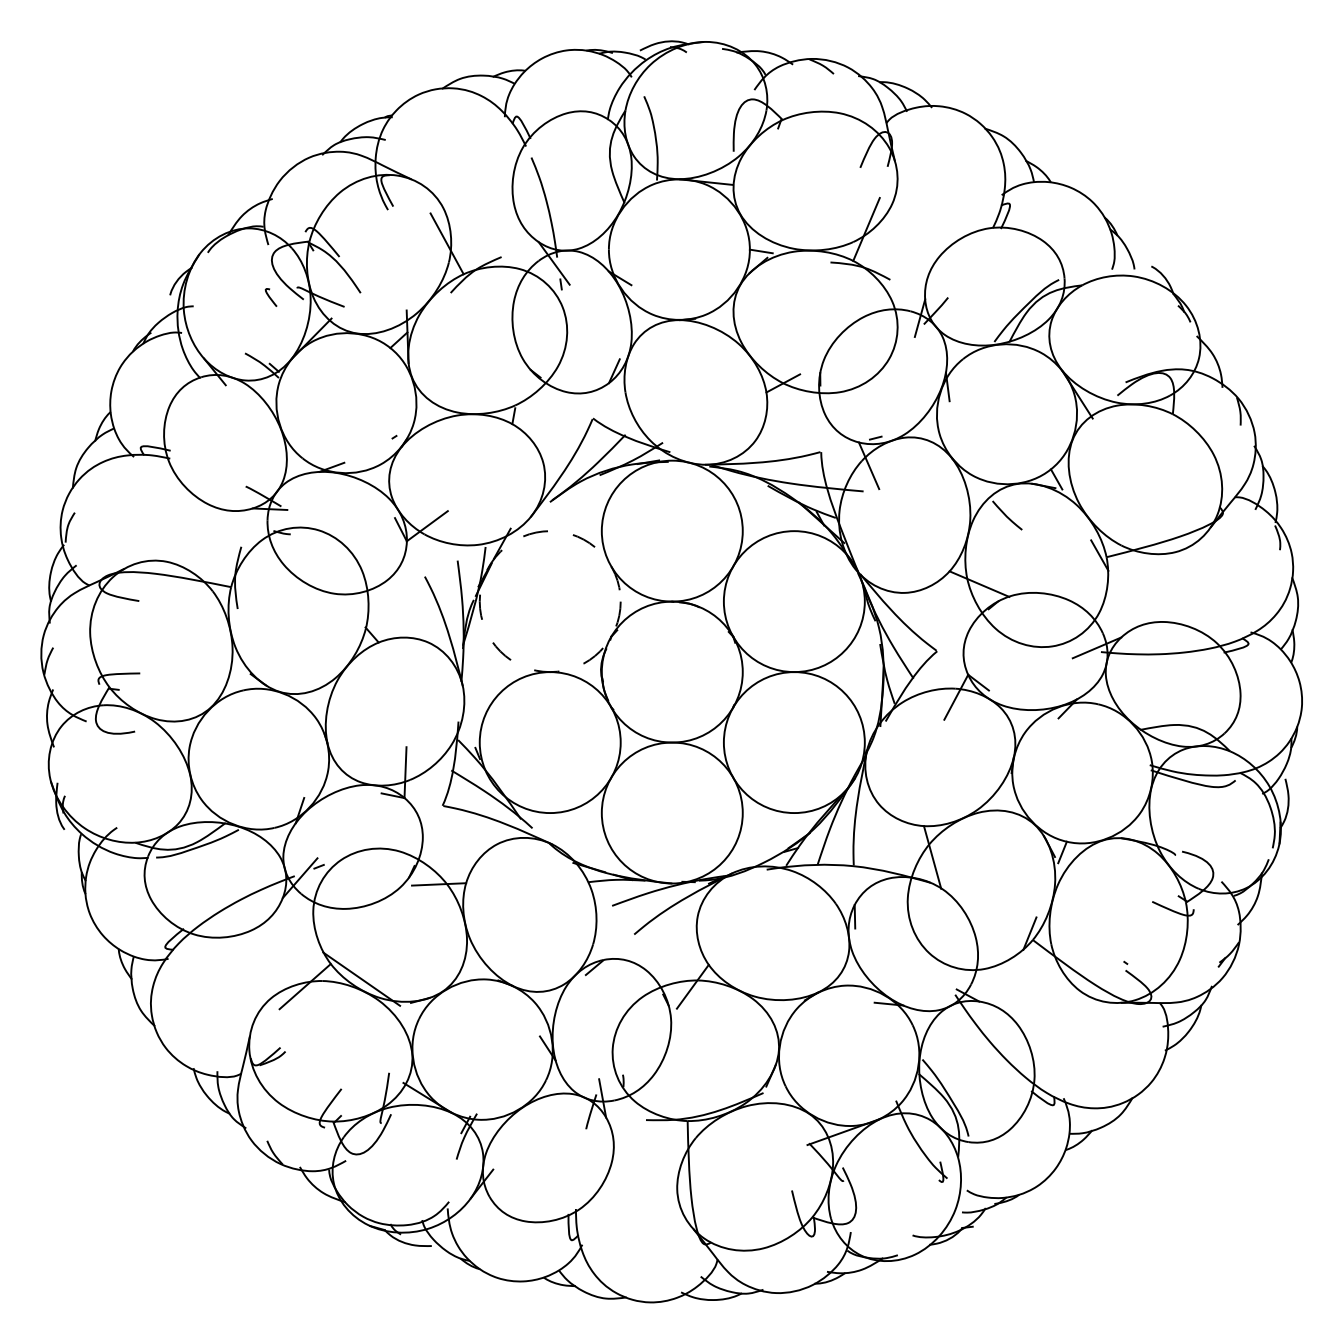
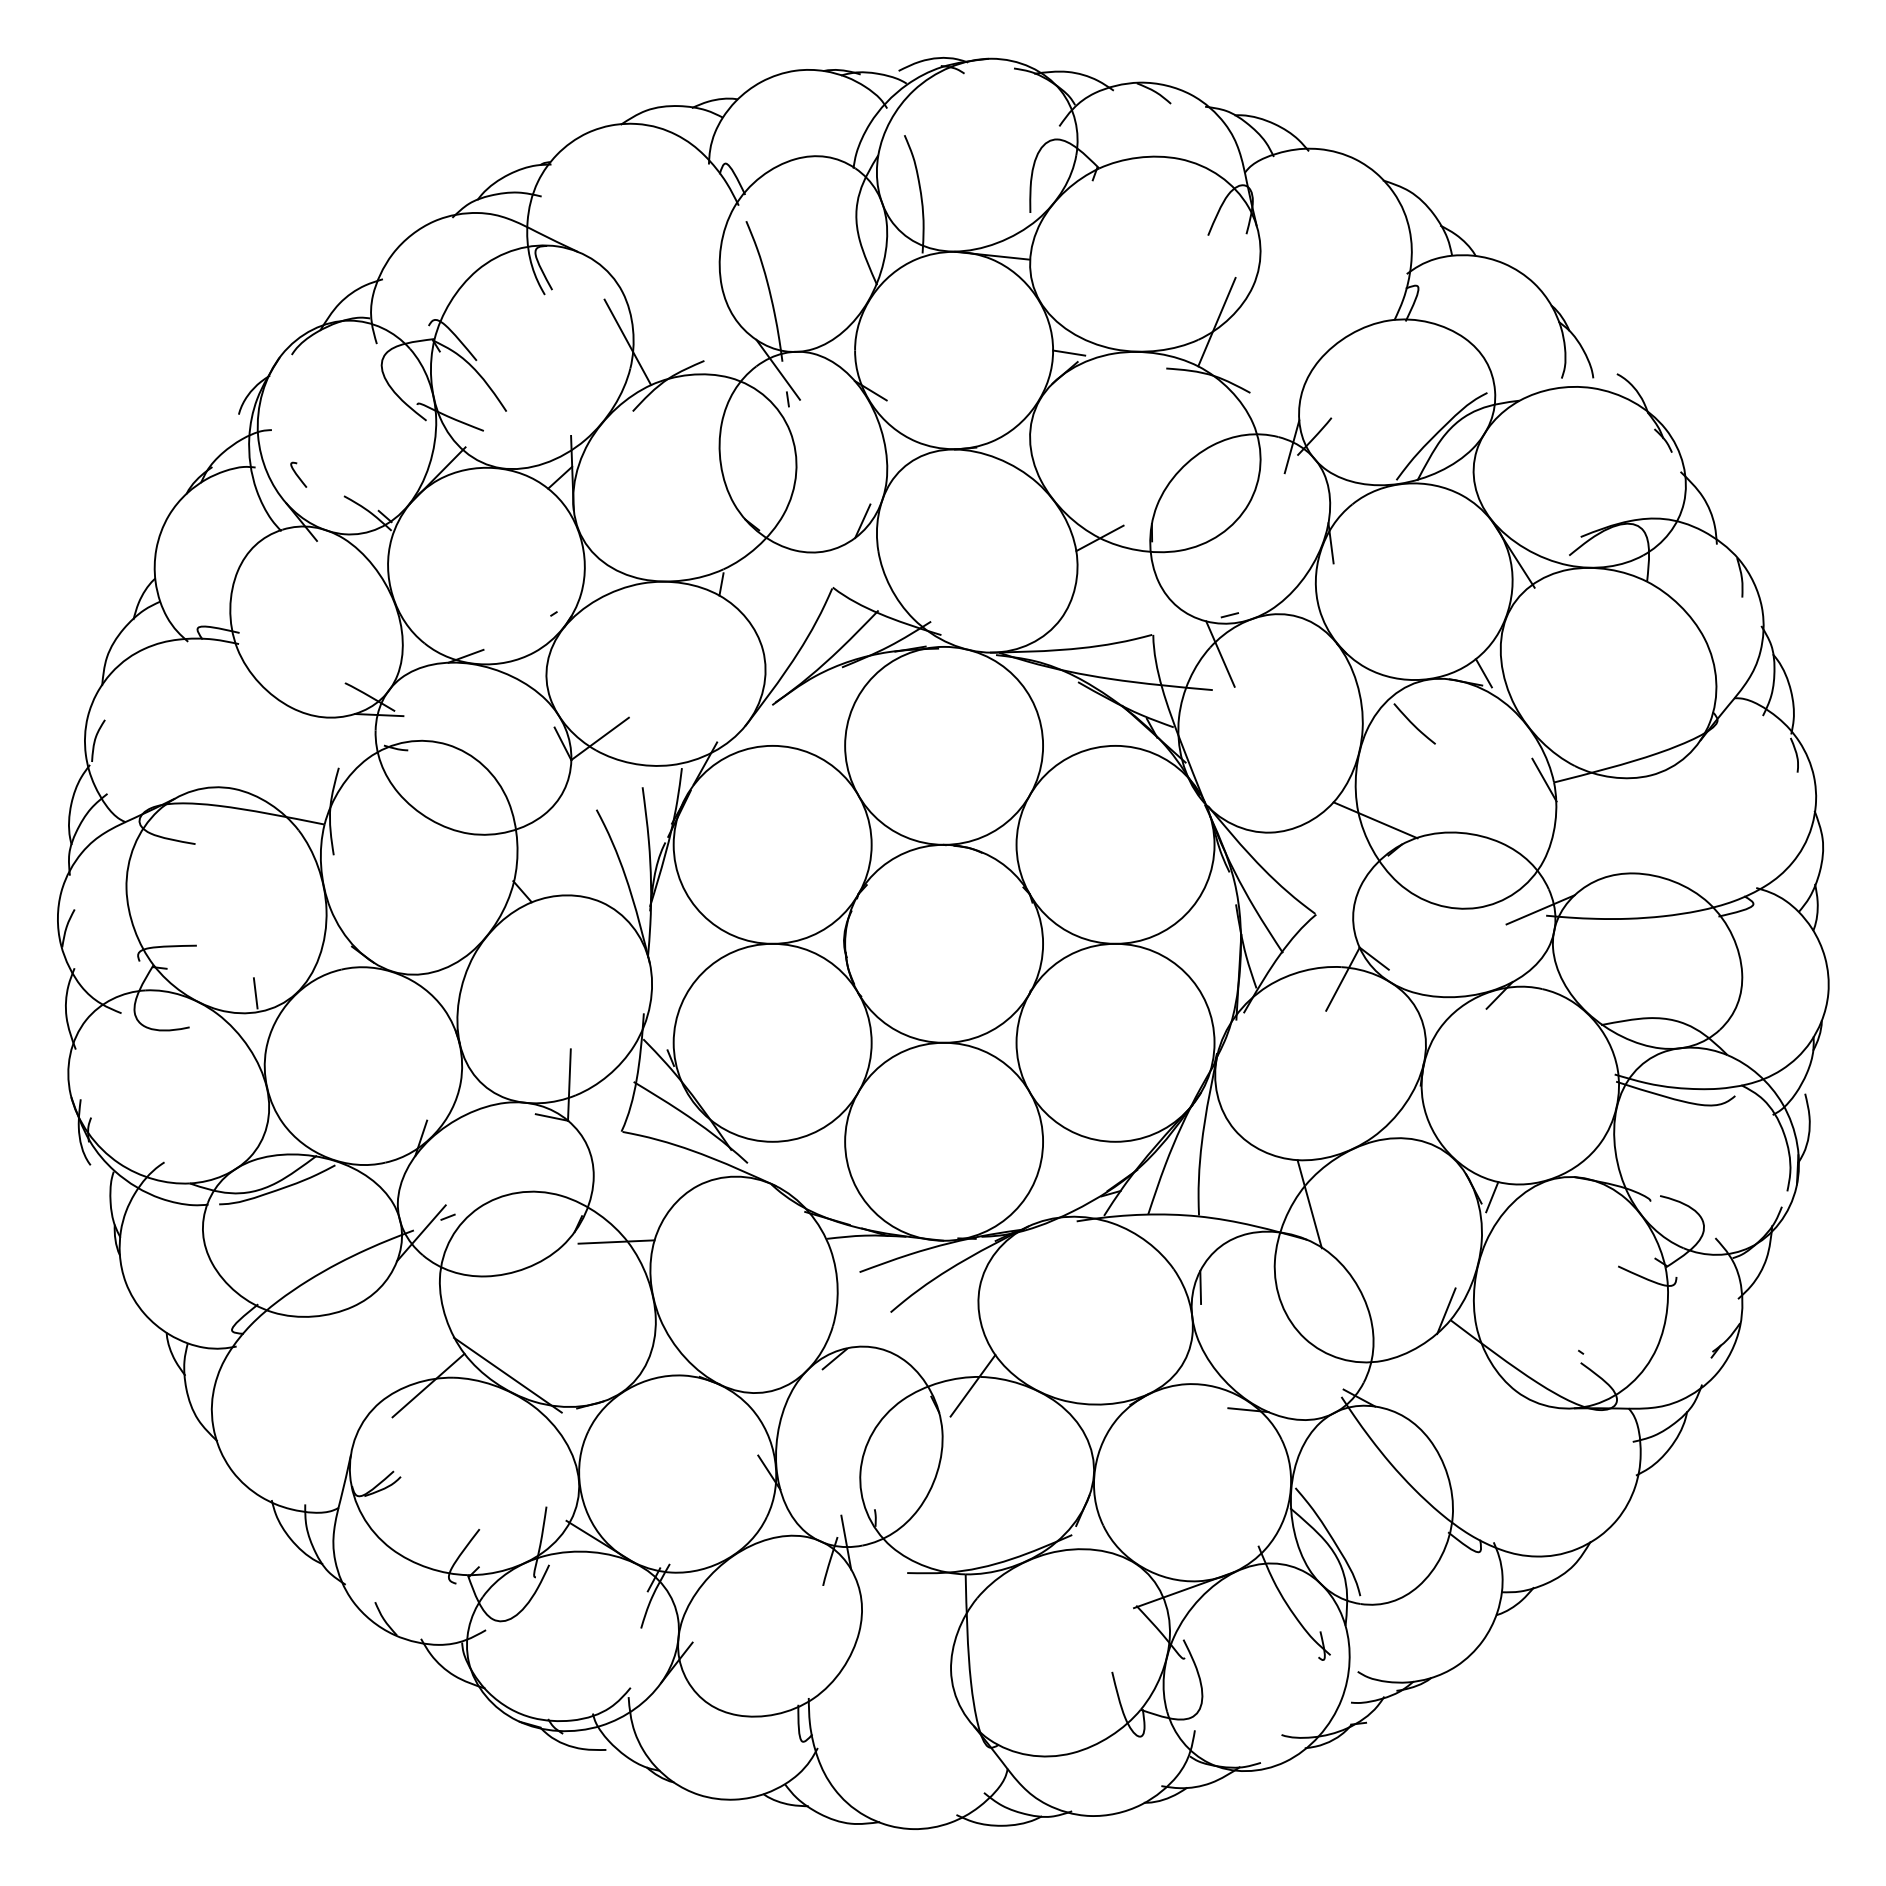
curve: (270, 297) -> (297, 474), moved
circle: (550, 601) -> (772, 844), dashed -> solid
line: (182, 707) -> (255, 993), added

